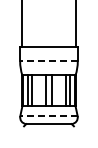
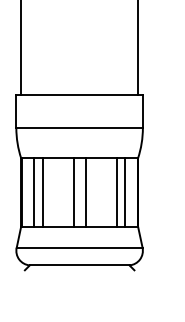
line: (48, 61) -> (78, 127), dashed -> solid
line: (49, 116) -> (80, 248), dashed -> solid

